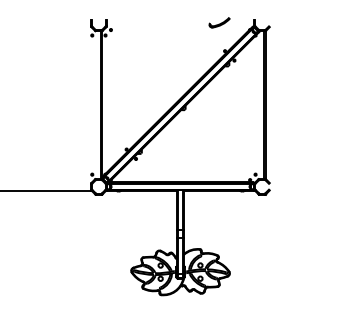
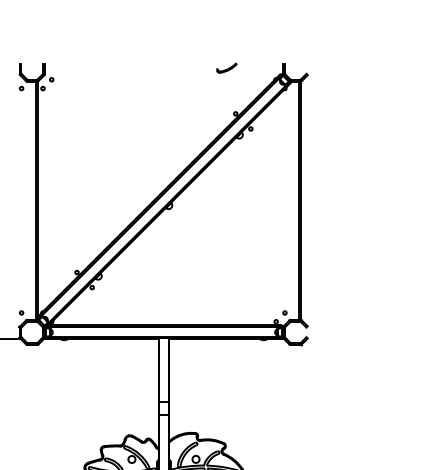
part: (219, 22) -> (226, 67), size x0.6

